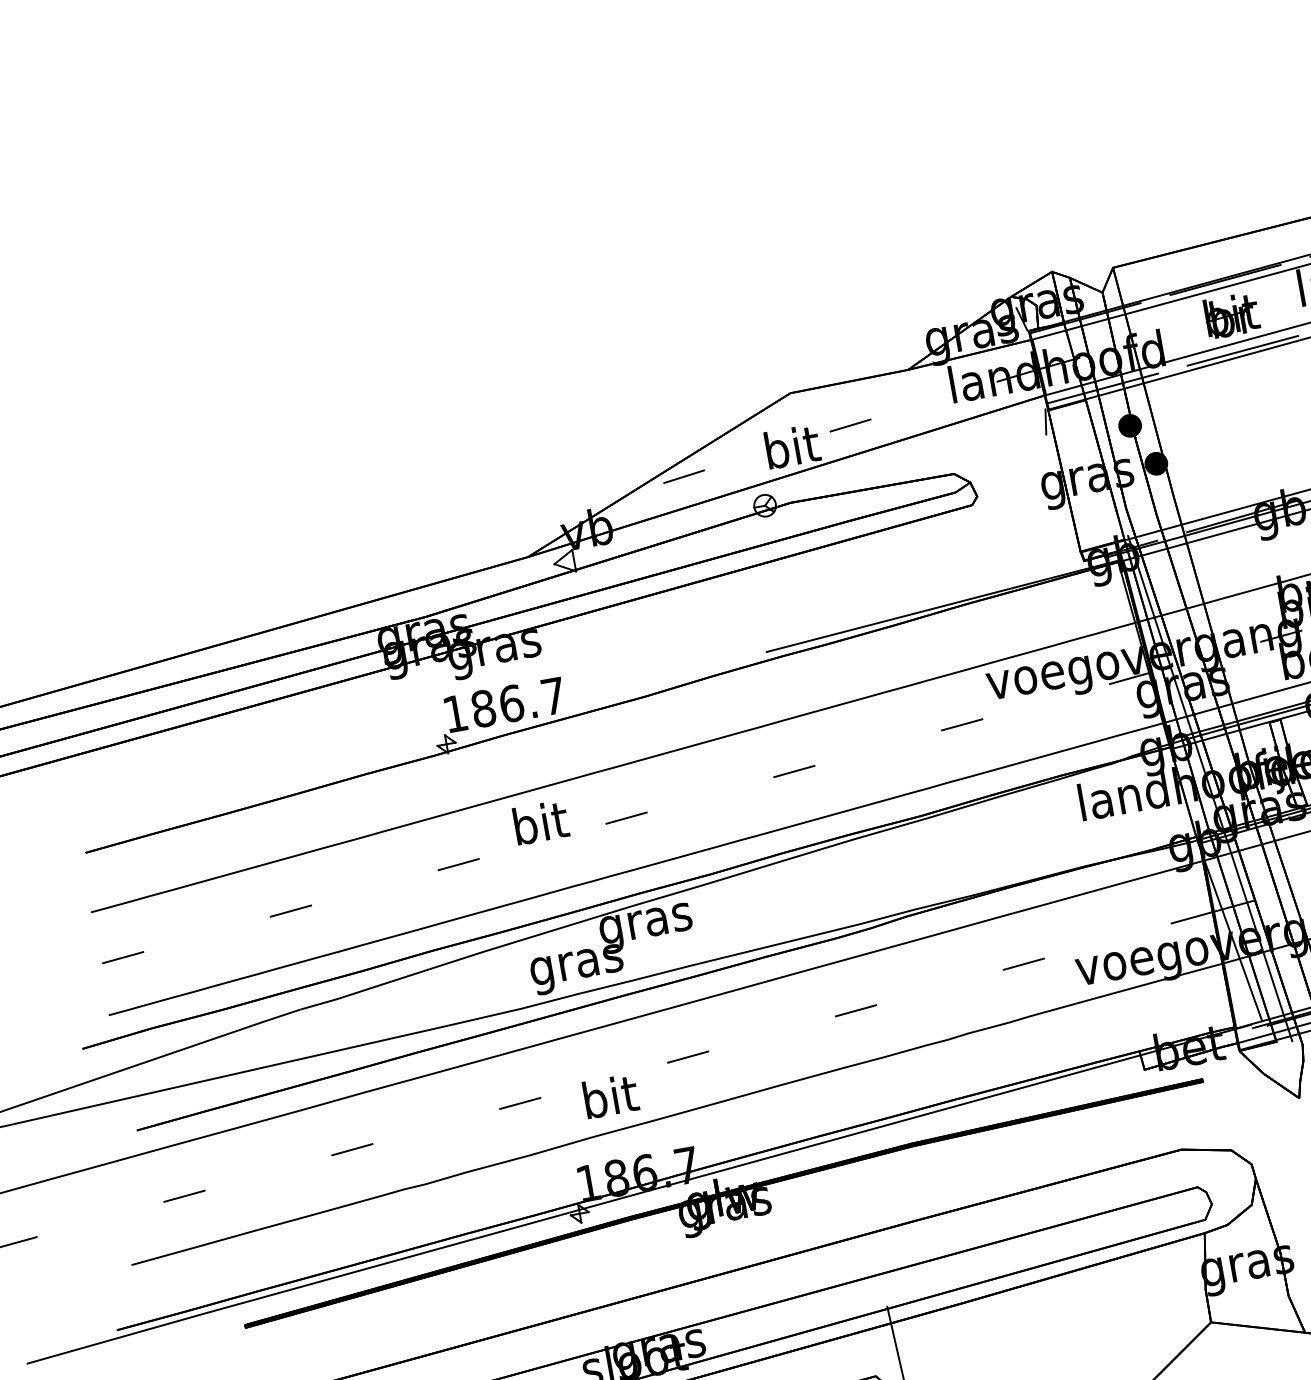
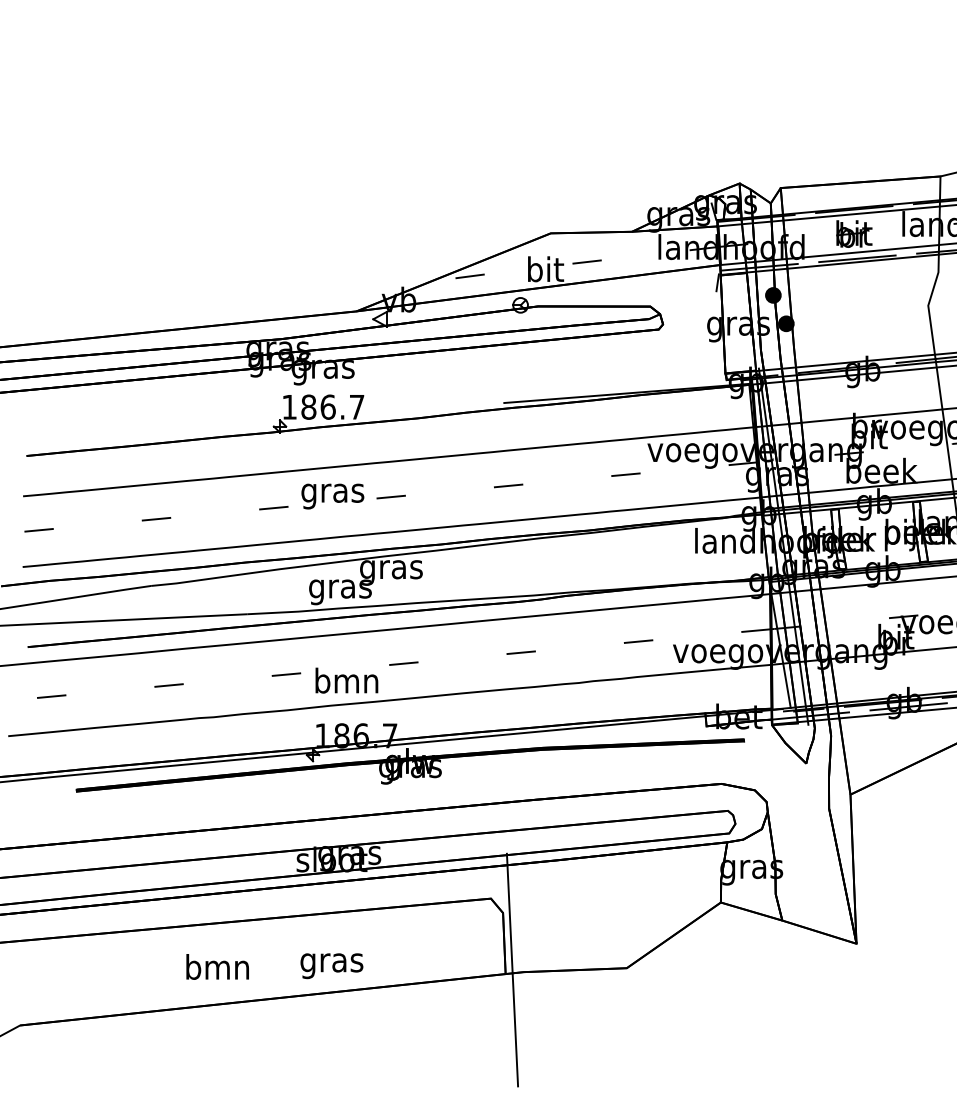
text: (540, 828) -> (332, 493), bit -> gras
text: (609, 1096) -> (346, 680), bit -> bmn

